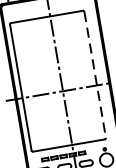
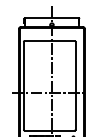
line: (94, 74) -> (75, 85), dashed -> solid

